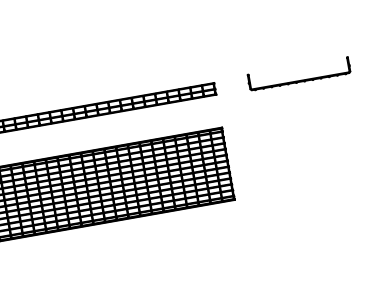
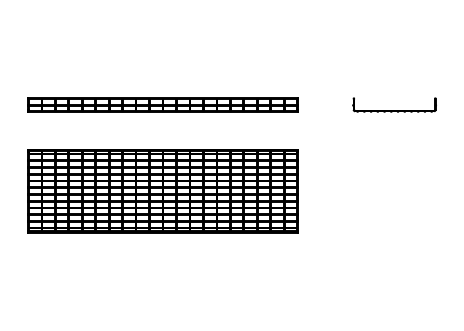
part: (298, 73) -> (394, 104), size x0.71

